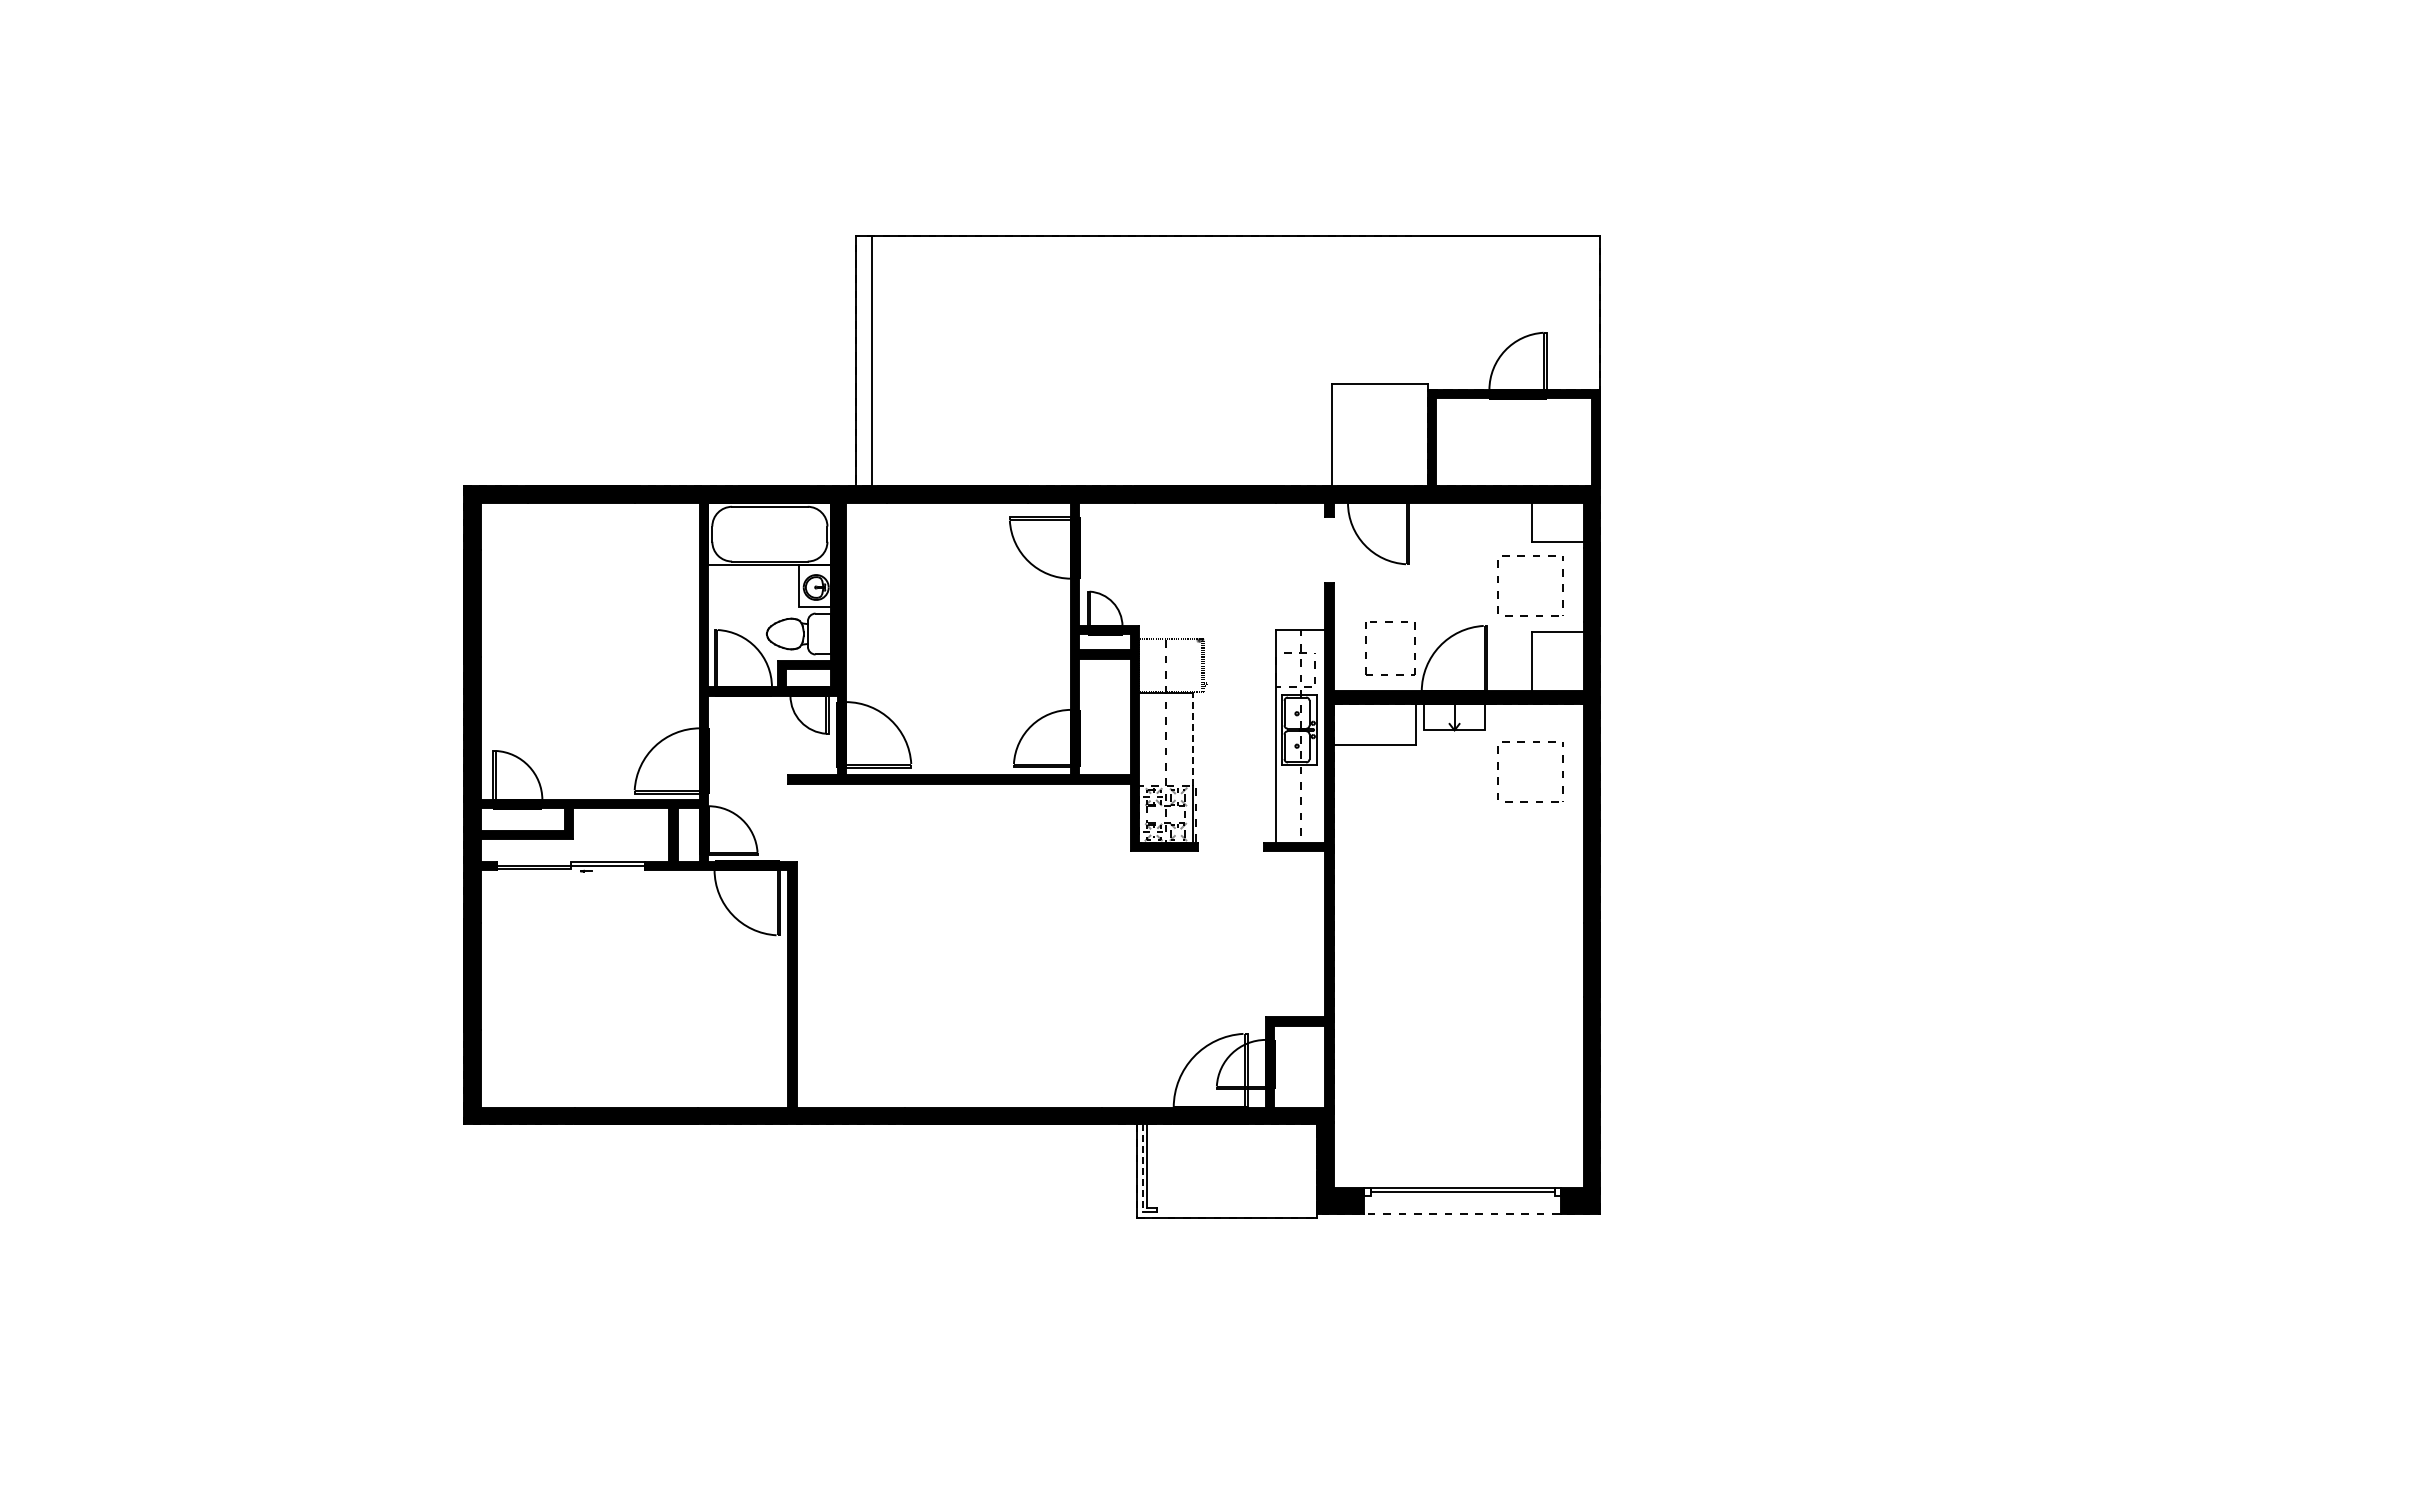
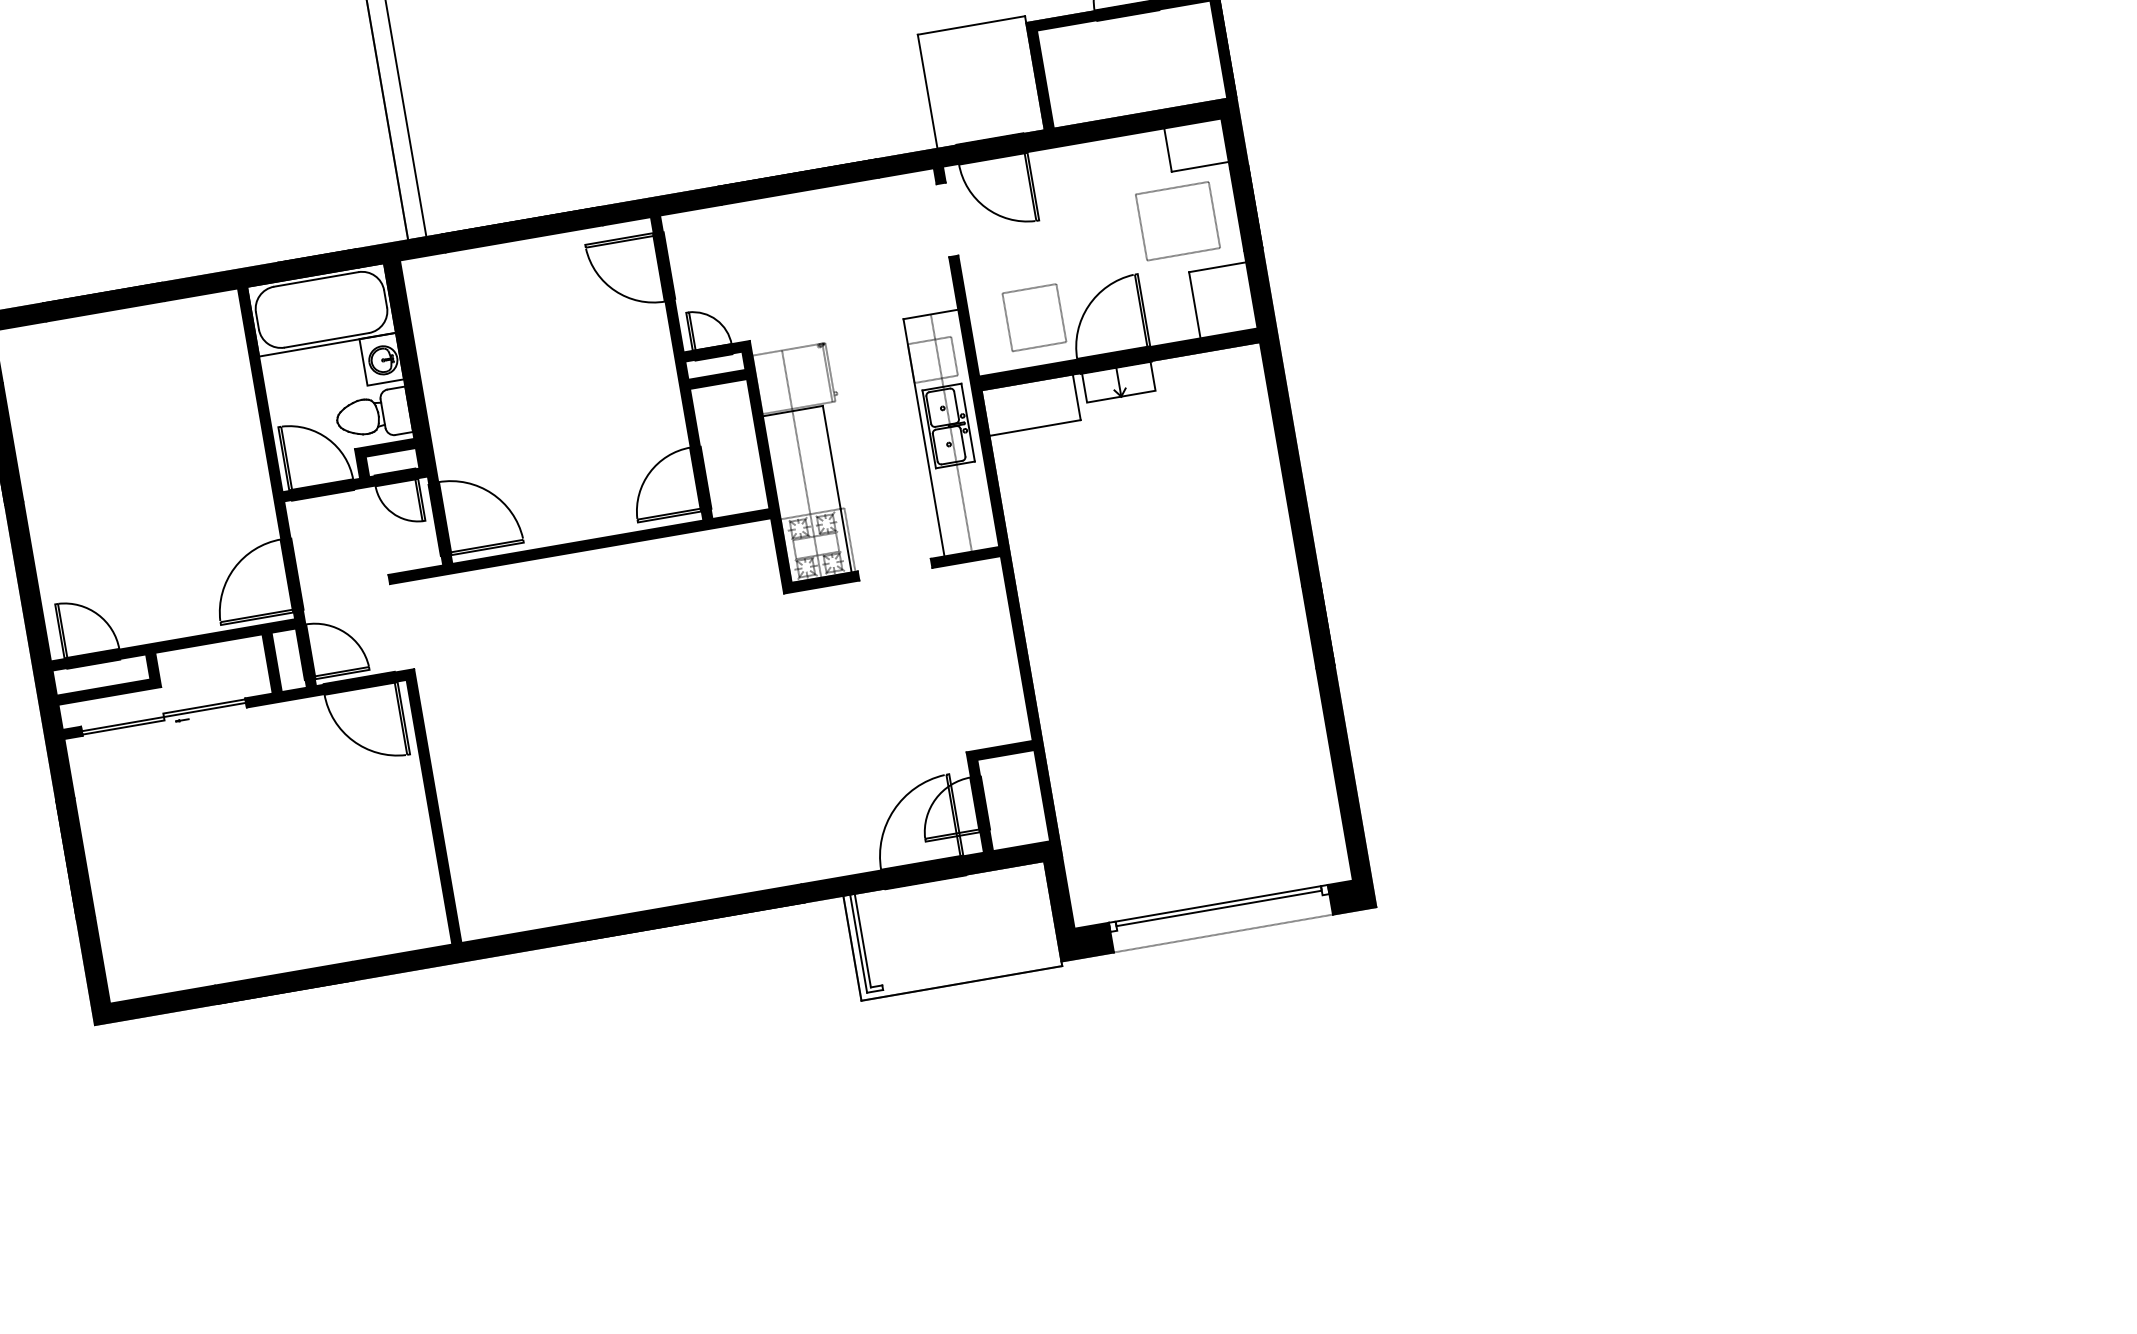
line: (1192, 739) -> (831, 457), dashed -> solid
part: (1533, 742) -> (1211, 394), removed
line: (1142, 1168) -> (858, 944), dashed -> solid

